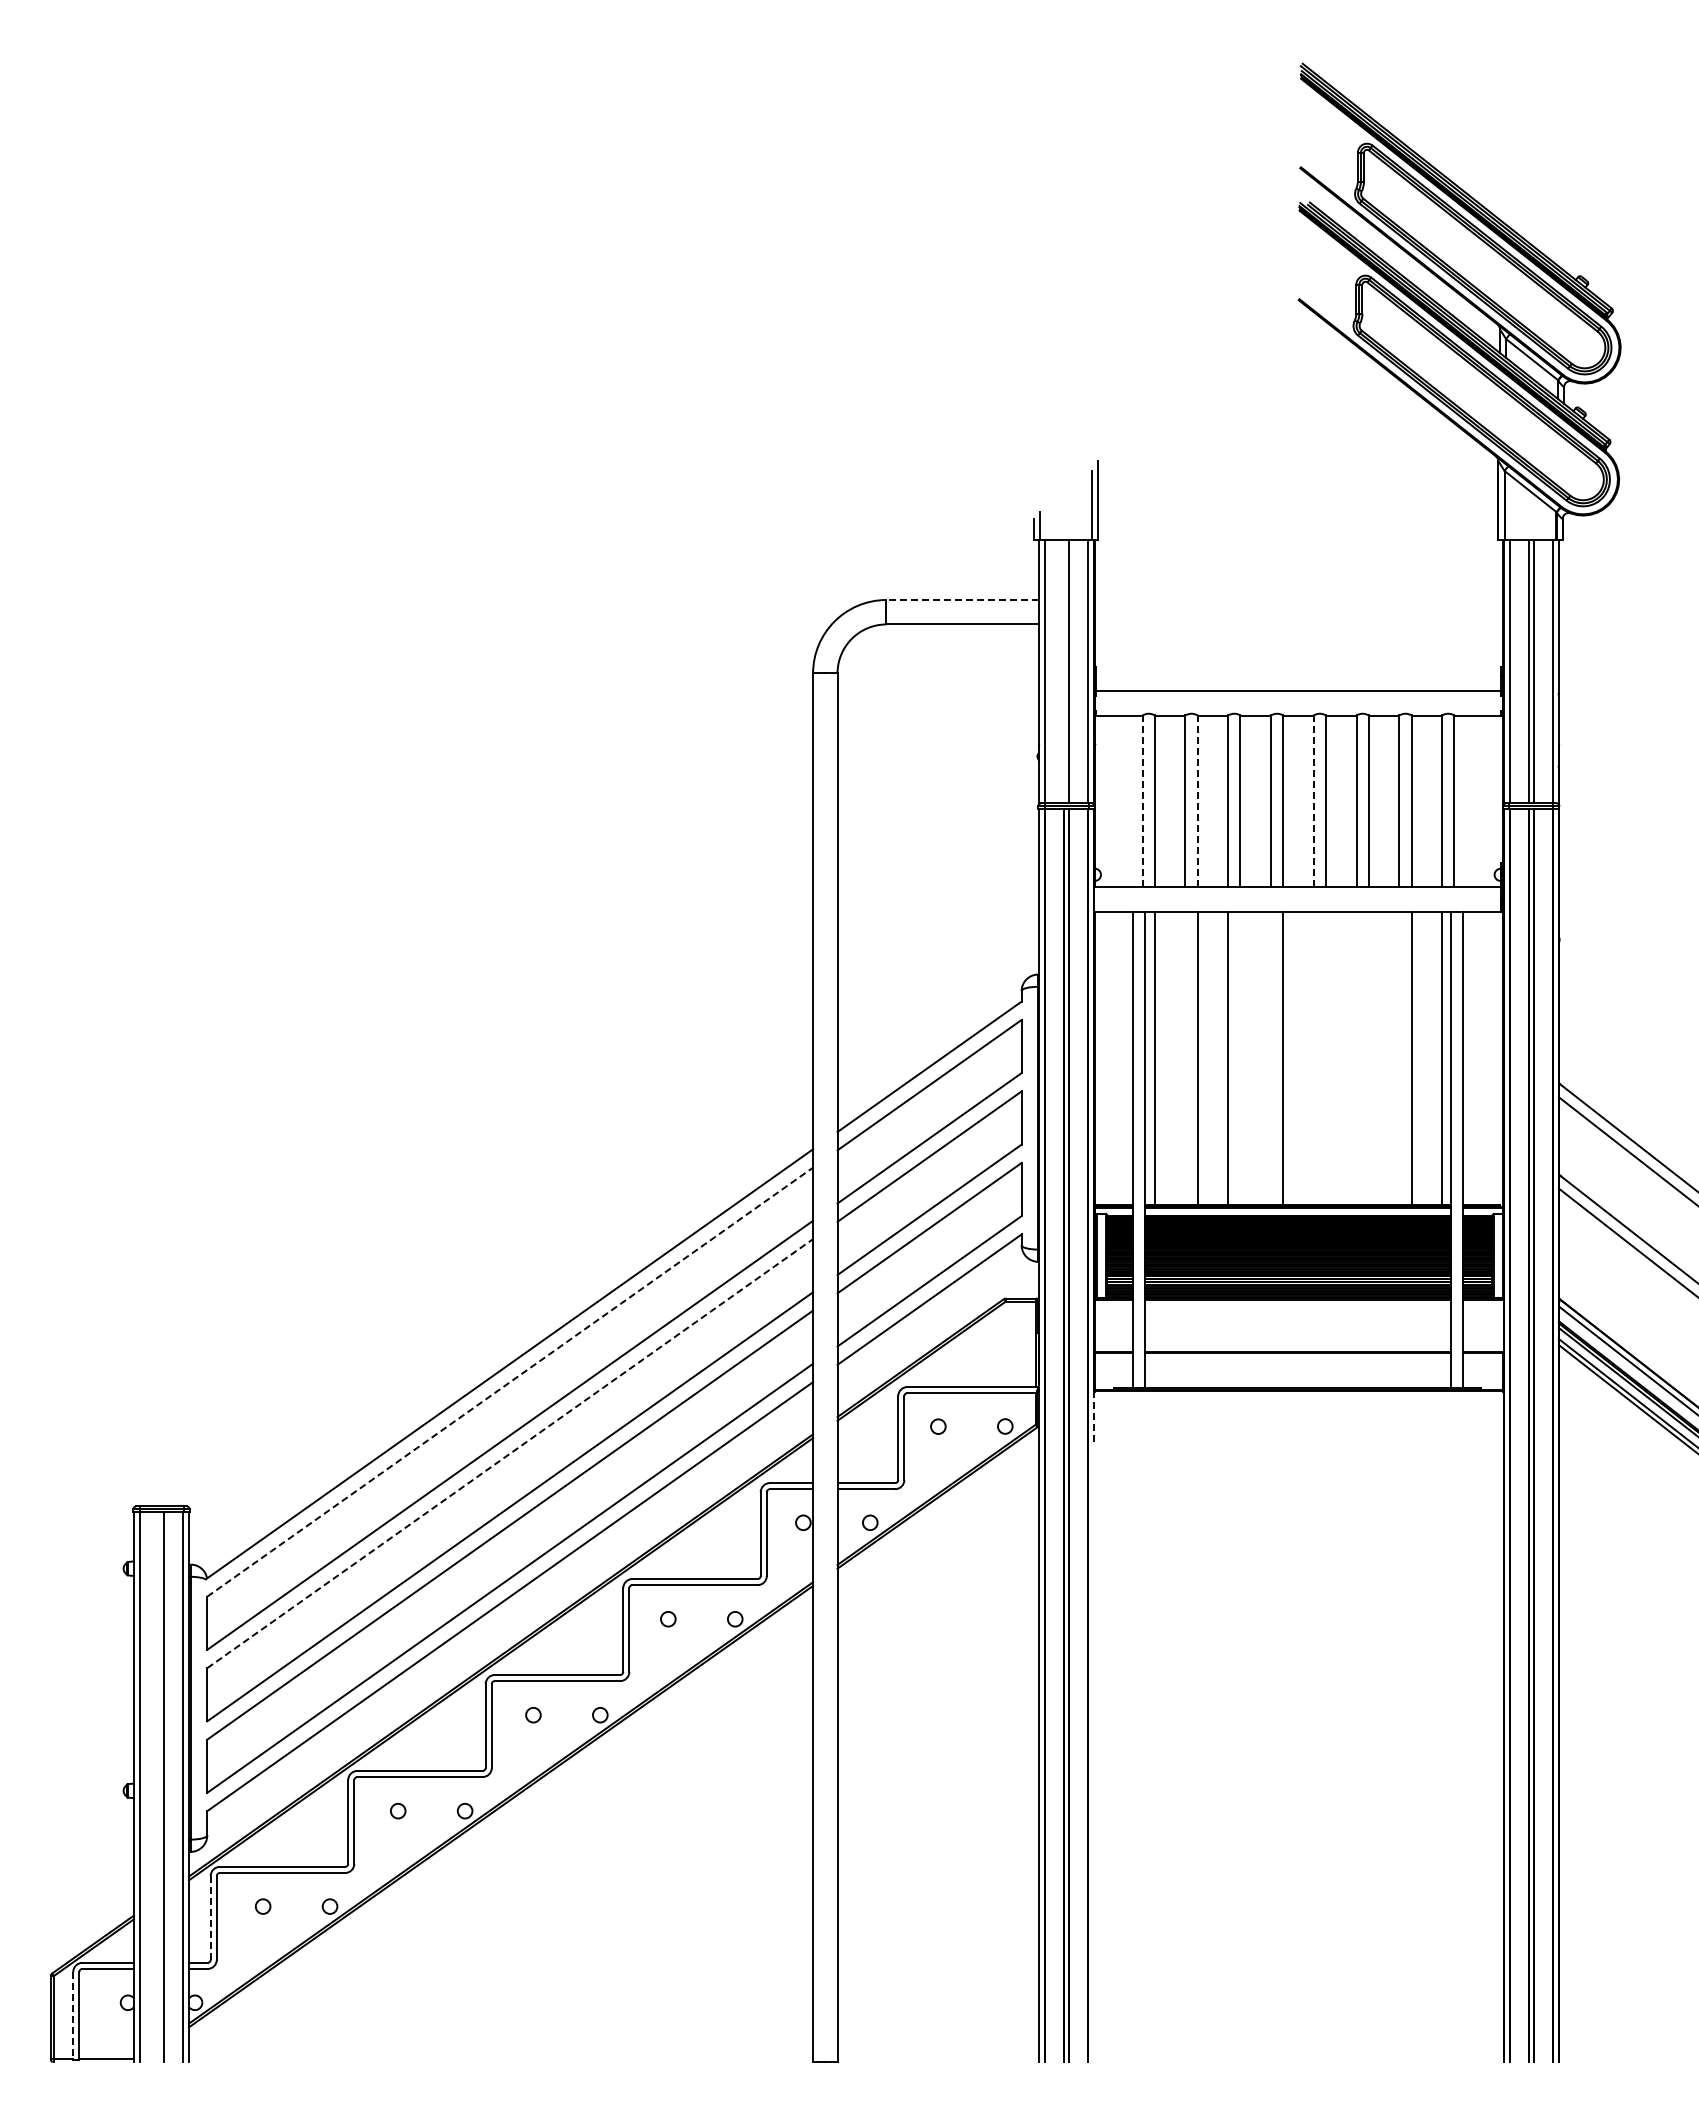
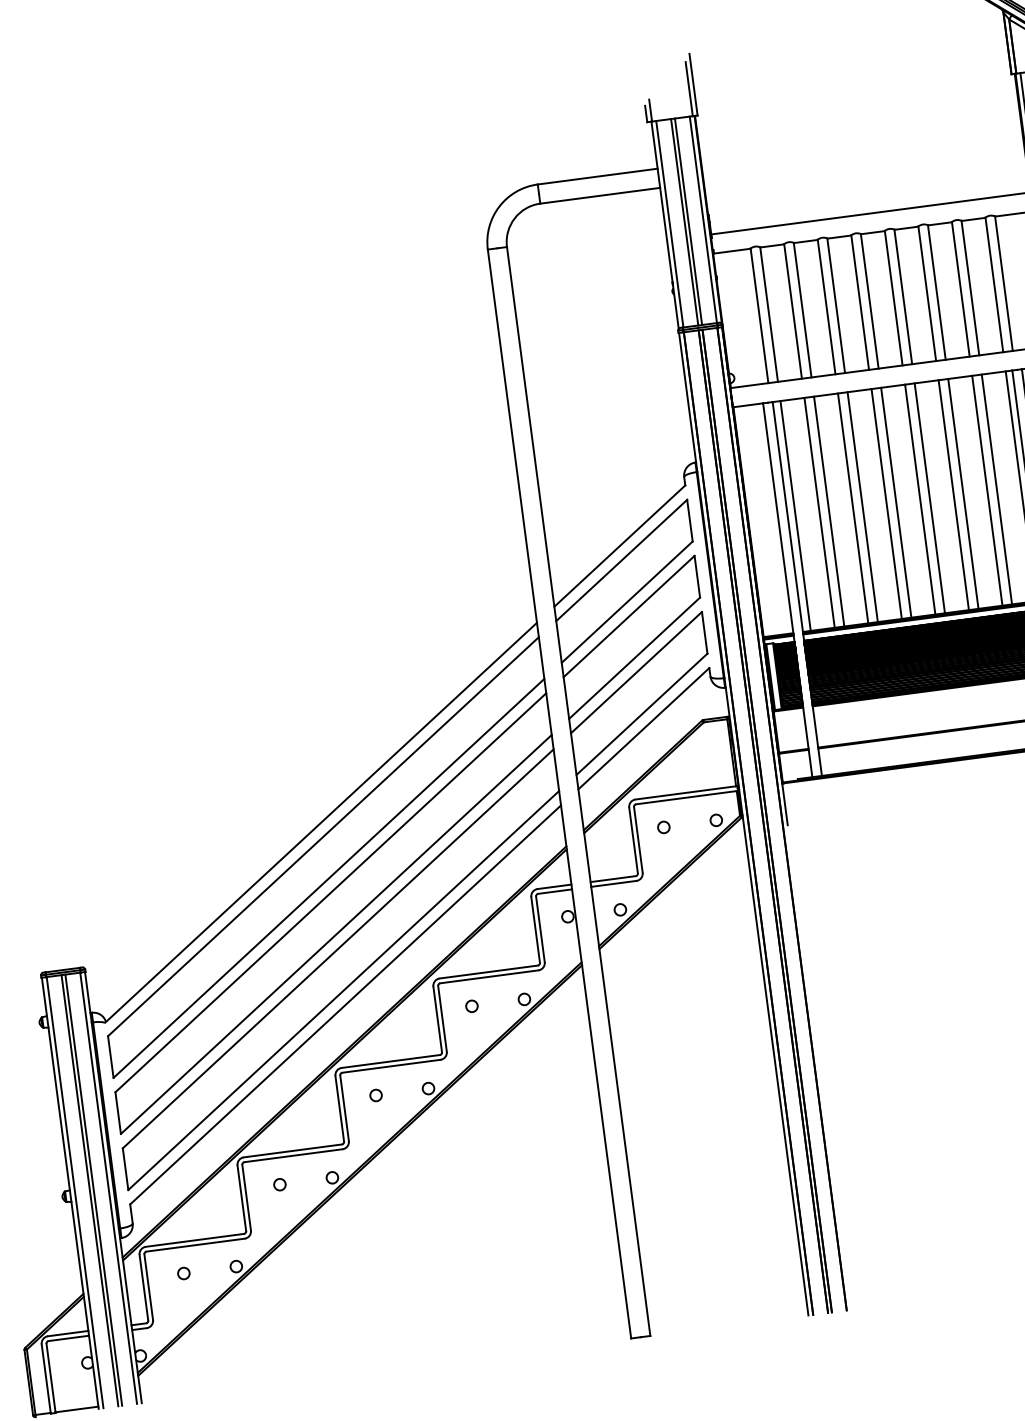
line: (962, 600) -> (597, 177), dashed -> solid
line: (1064, 671) -> (684, 222), added
line: (1142, 801) -> (759, 316), dashed -> solid
line: (1197, 801) -> (802, 310), dashed -> solid
line: (1313, 801) -> (893, 298), dashed -> solid
line: (1185, 1057) -> (819, 512), added
line: (1240, 1057) -> (862, 506), added
line: (1271, 1057) -> (886, 503), added
line: (1313, 1057) -> (919, 499), added
line: (1326, 1057) -> (930, 497), added
line: (1356, 1057) -> (953, 494), added
line: (1368, 1057) -> (963, 493), added
line: (1399, 1057) -> (987, 490), added
line: (510, 1381) -> (323, 836), dashed -> solid
line: (1094, 1417) -> (785, 804), dashed -> solid
line: (510, 1453) -> (331, 892), dashed -> solid
line: (159, 1787) -> (90, 1190), added
line: (210, 1917) -> (143, 1287), dashed -> solid
line: (73, 2015) -> (46, 1378), dashed -> solid

